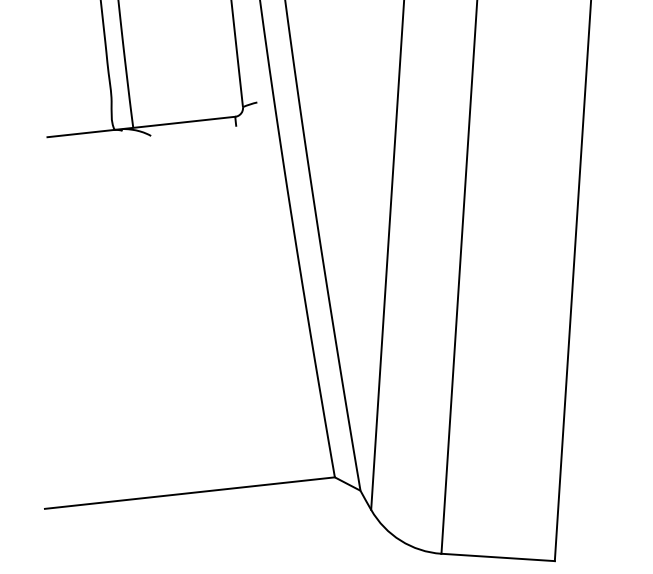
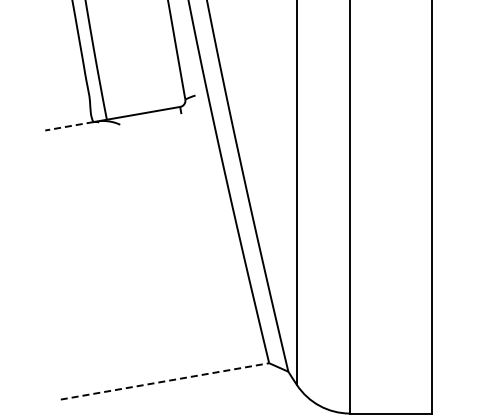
line: (79, 133) -> (68, 126), solid -> dashed
line: (190, 493) -> (165, 381), solid -> dashed

